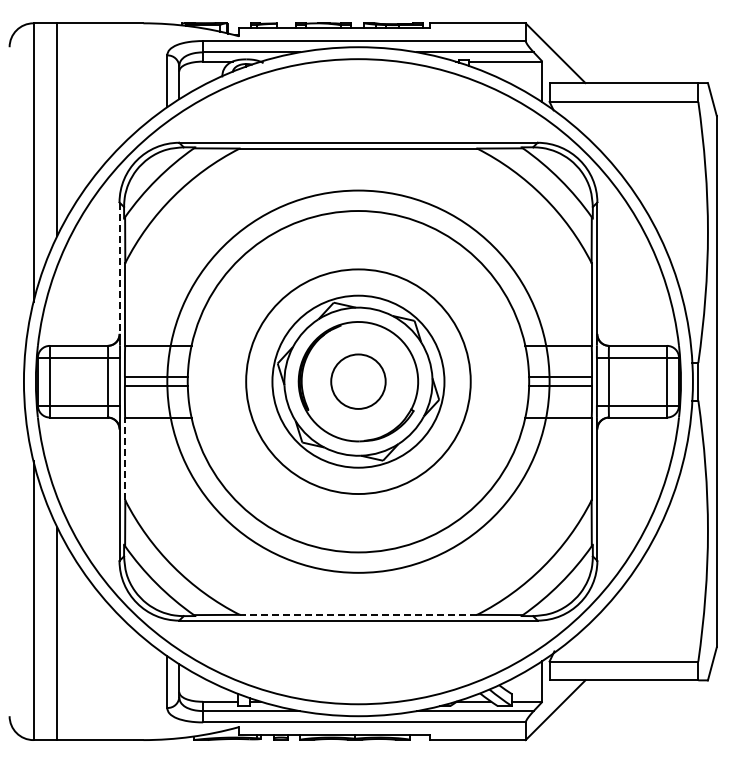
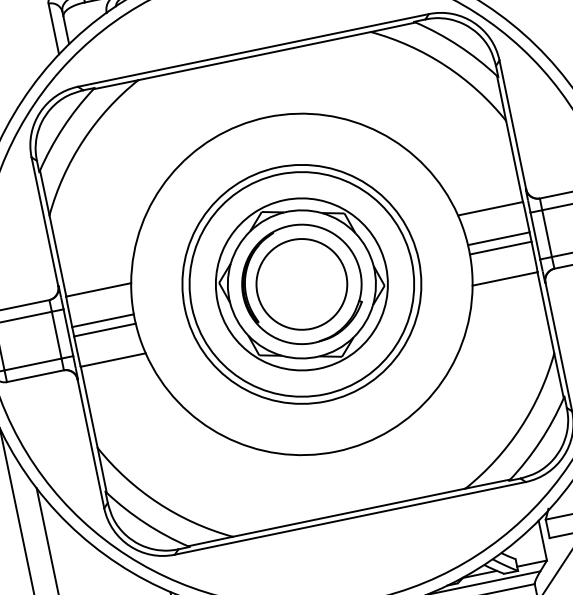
line: (119, 268) -> (44, 222), dashed -> solid
circle: (357, 381) -> (300, 284), size x0.62
circle: (358, 381) -> (301, 284), size x1.67
line: (125, 458) -> (89, 406), dashed -> solid
line: (358, 614) -> (349, 512), dashed -> solid

